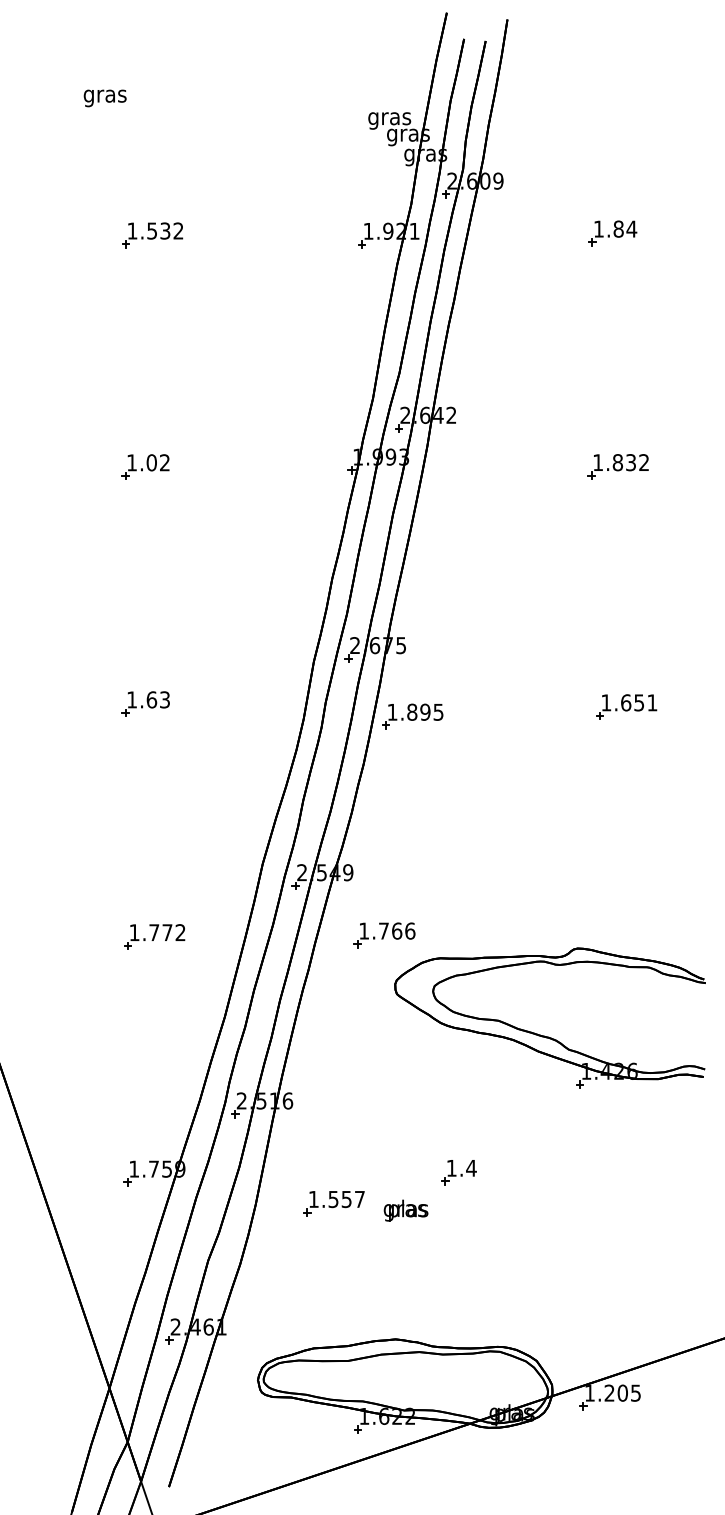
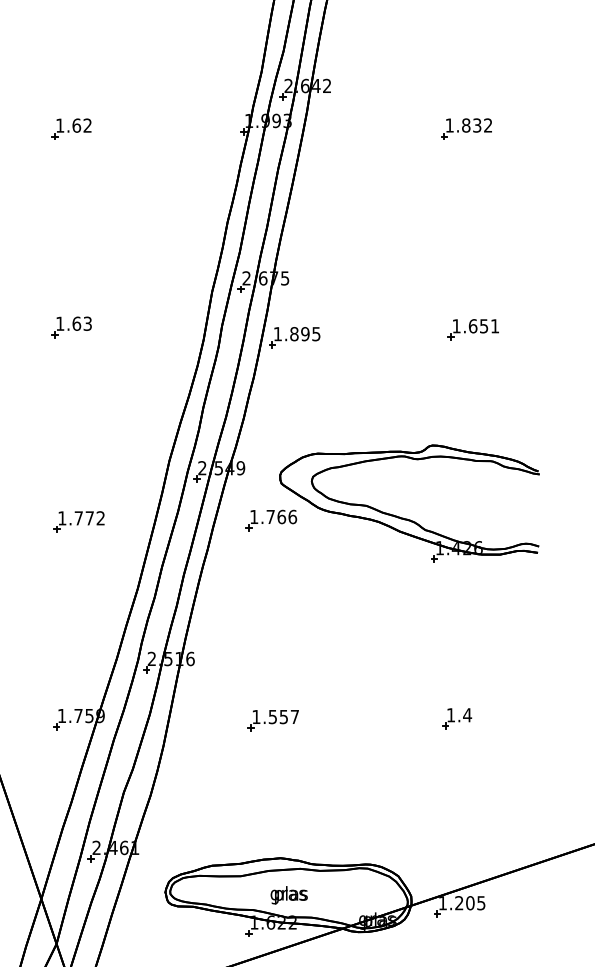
text: (151, 462) -> (76, 125), 1.02 -> 1.62
part: (544, 1035) -> (404, 518), moved
part: (458, 1172) -> (456, 718), moved
part: (333, 1203) -> (272, 720), moved
text: (405, 1210) -> (288, 895), moved

